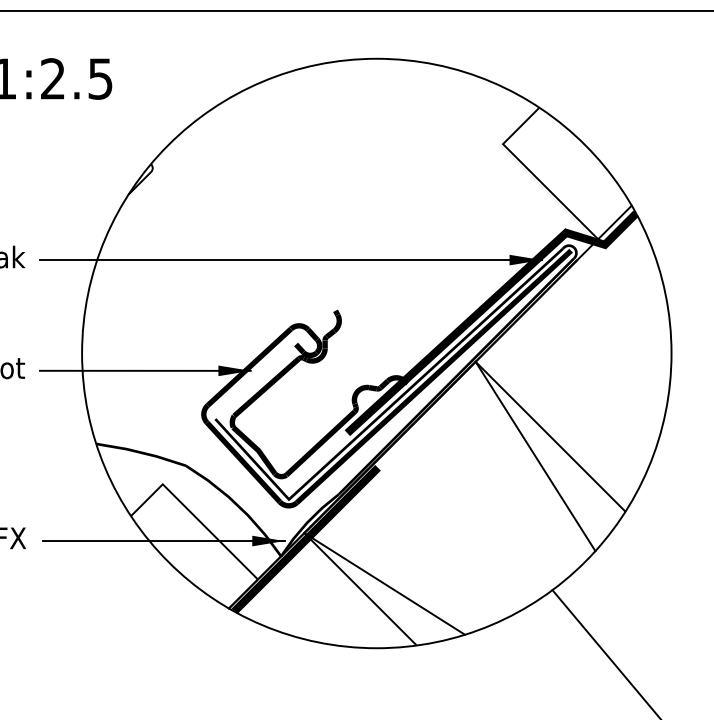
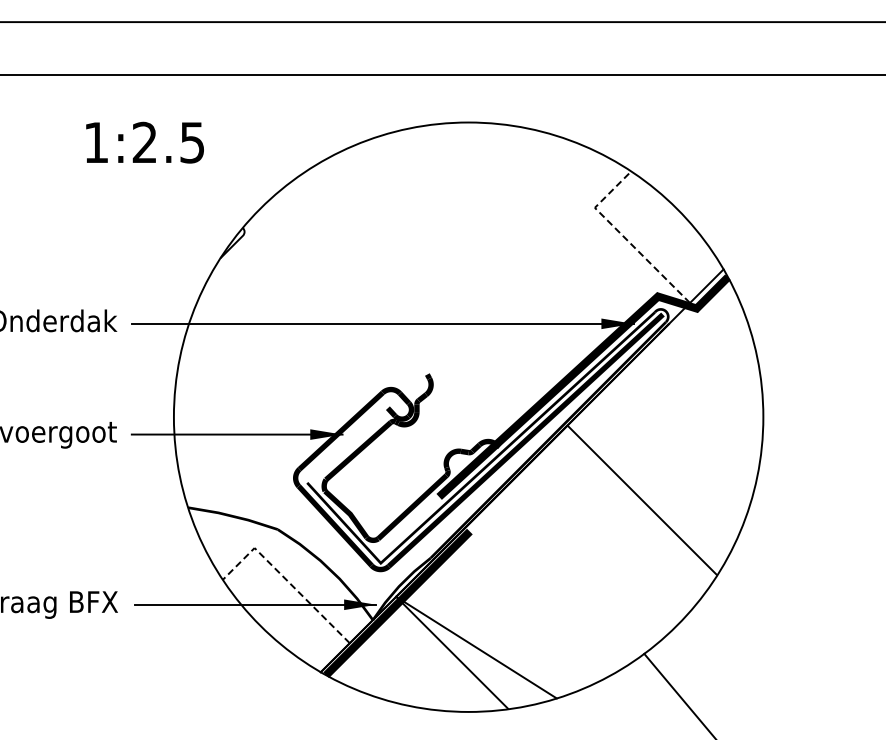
line: (531, 172) -> (623, 236), solid -> dashed
line: (535, 455) -> (627, 519), removed
line: (193, 515) -> (285, 579), solid -> dashed

